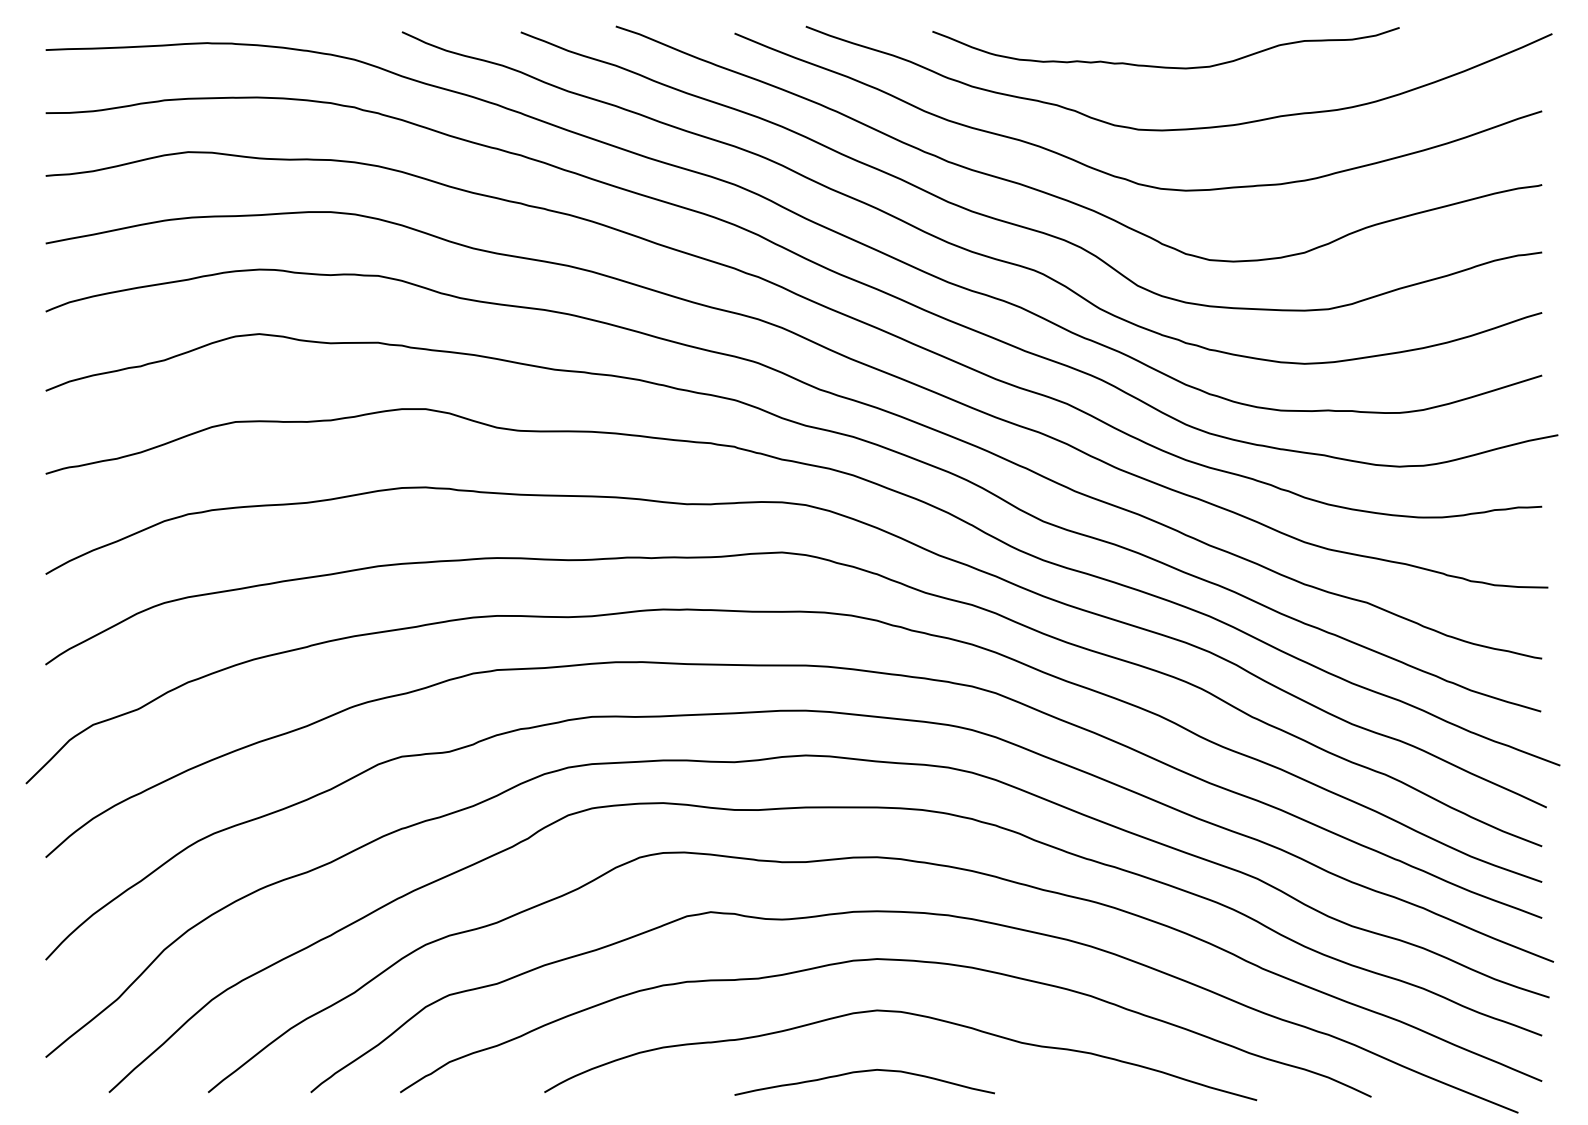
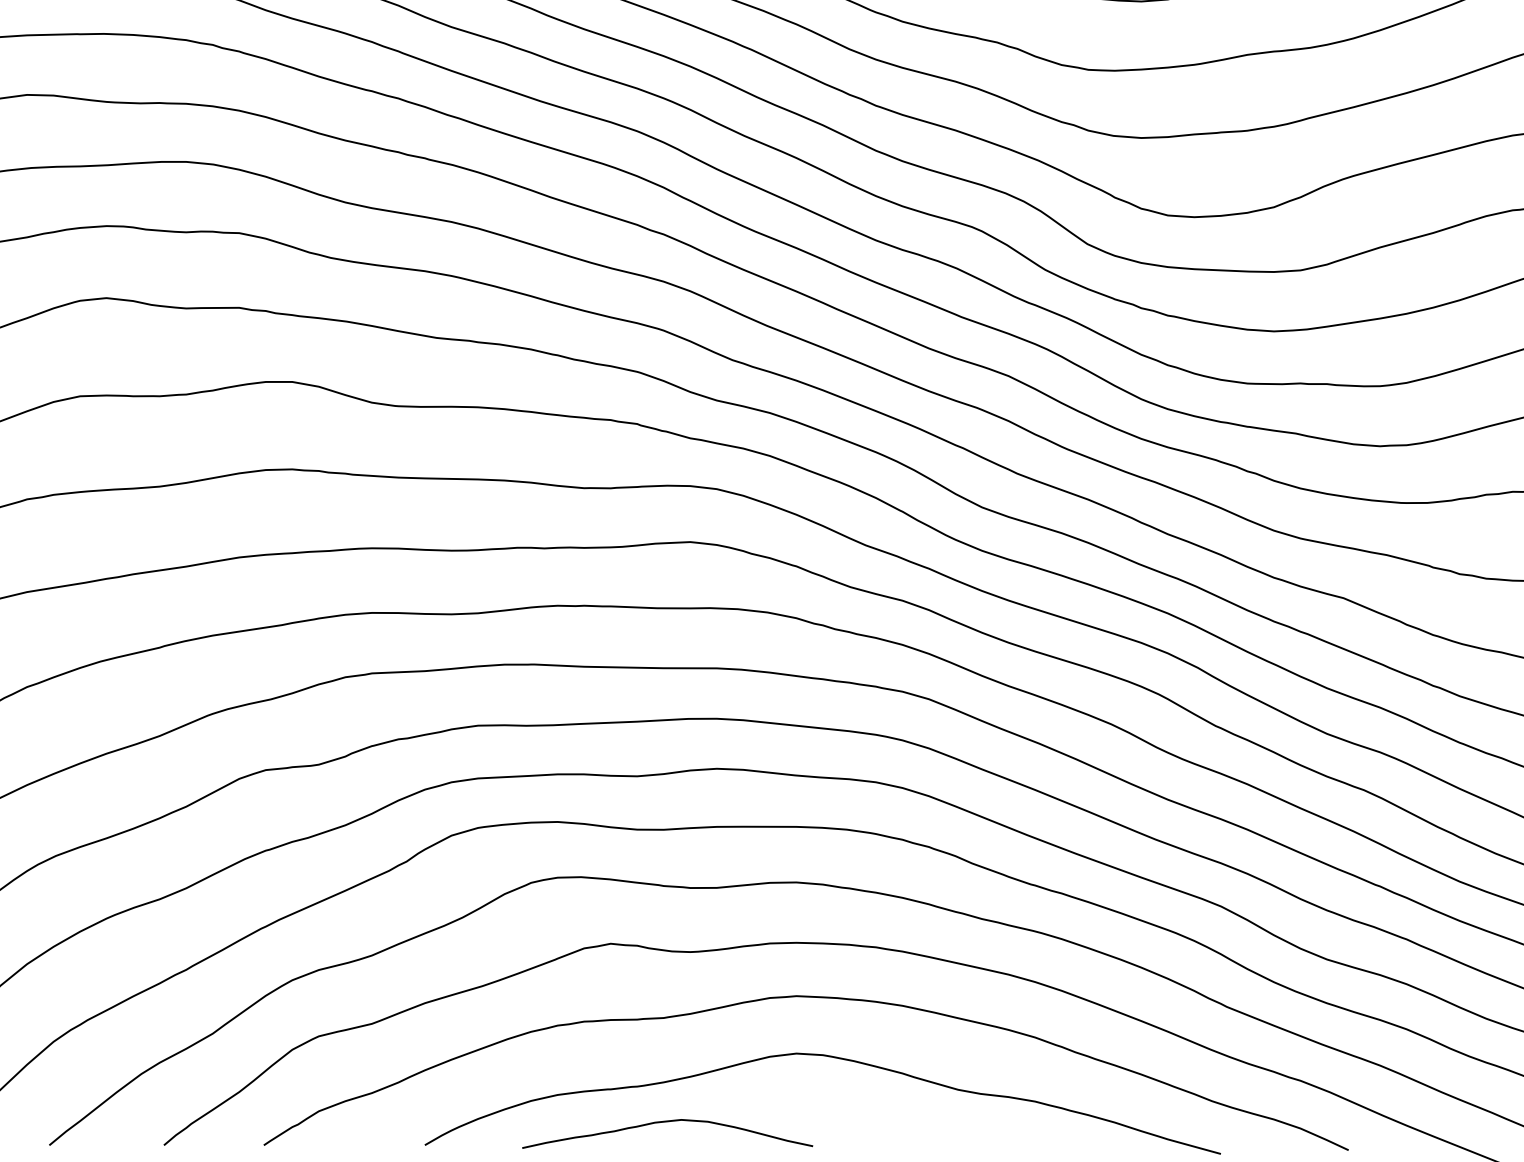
curve: (863, 1072) -> (666, 1122), moved

